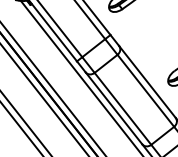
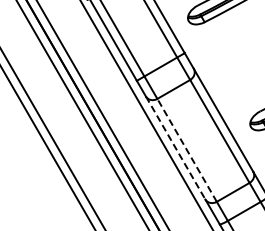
line: (113, 108) -> (175, 148), solid -> dashed
line: (122, 108) -> (186, 149), solid -> dashed

